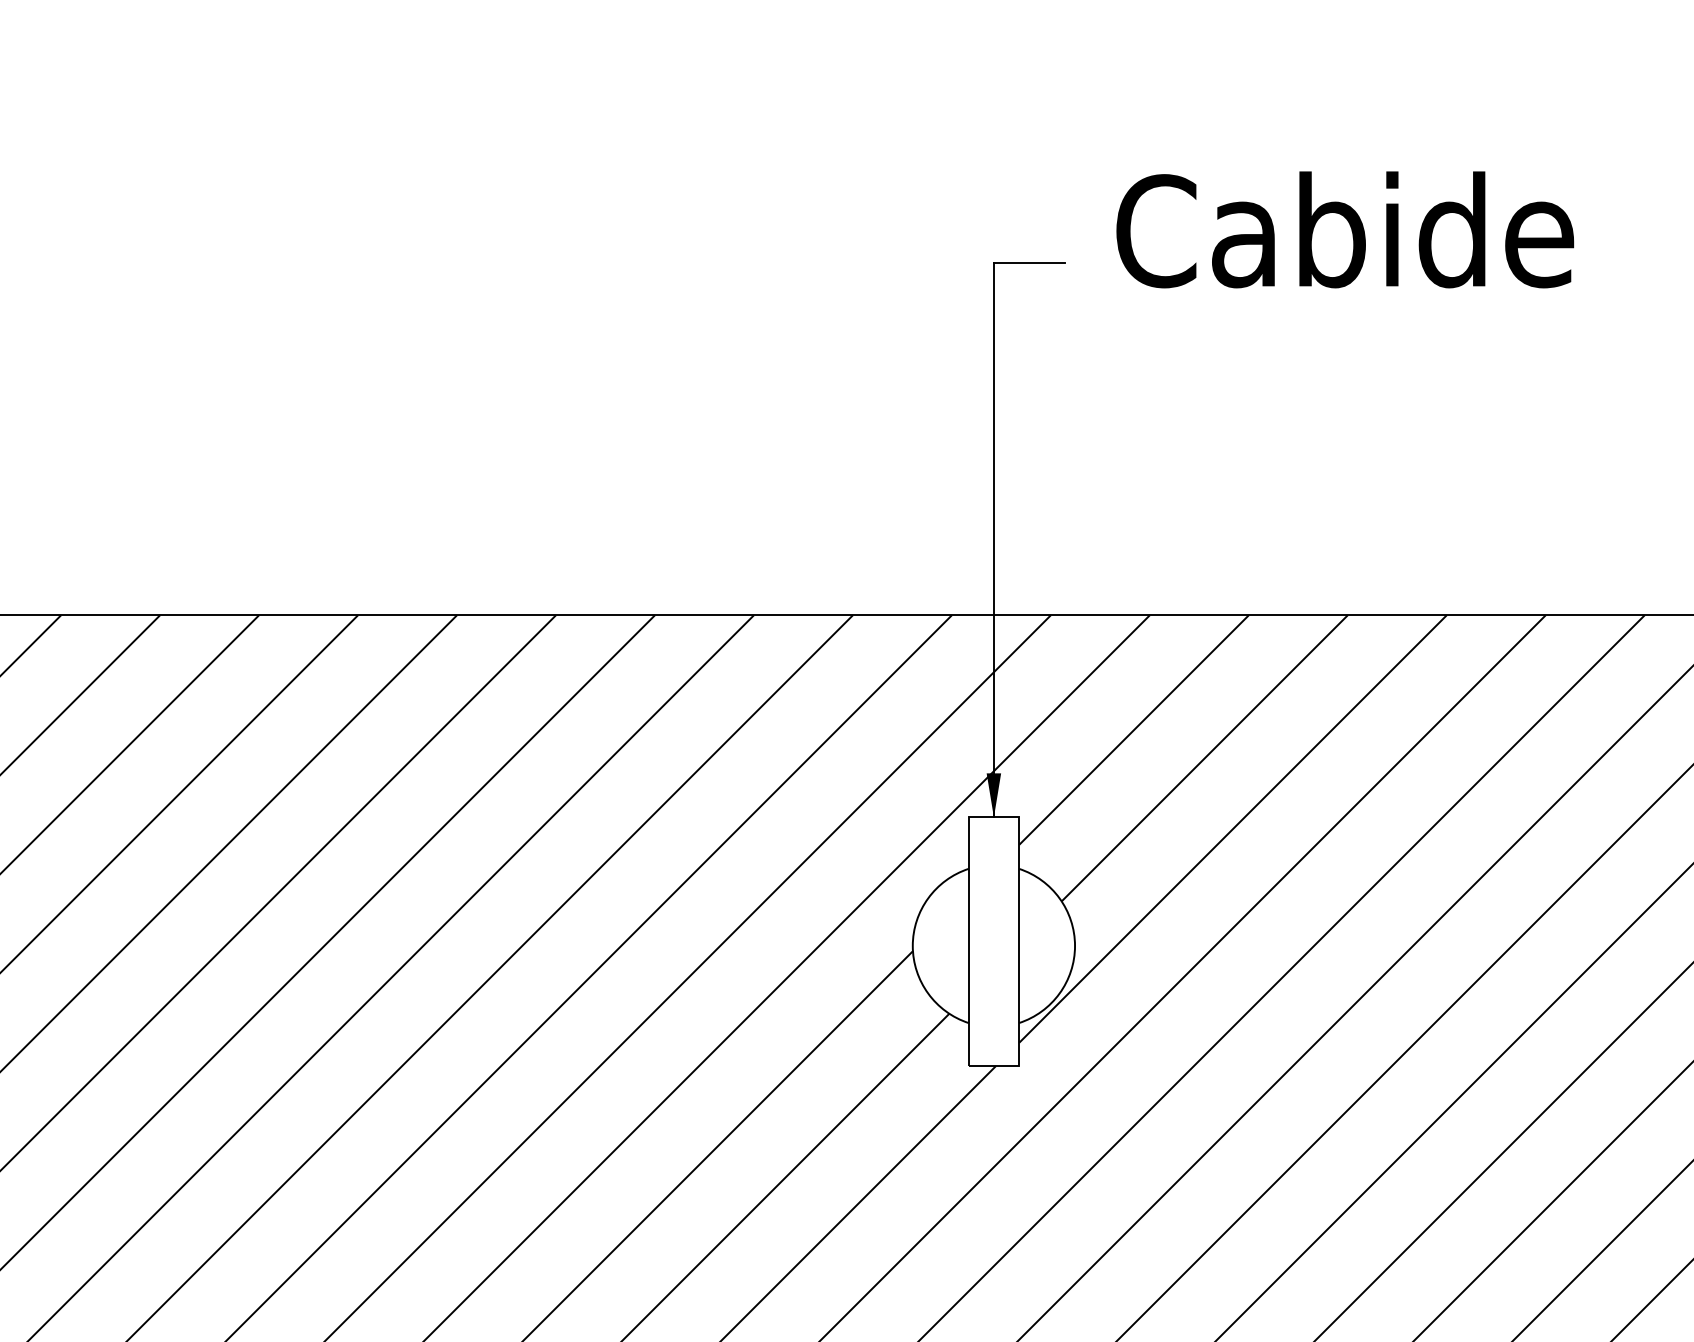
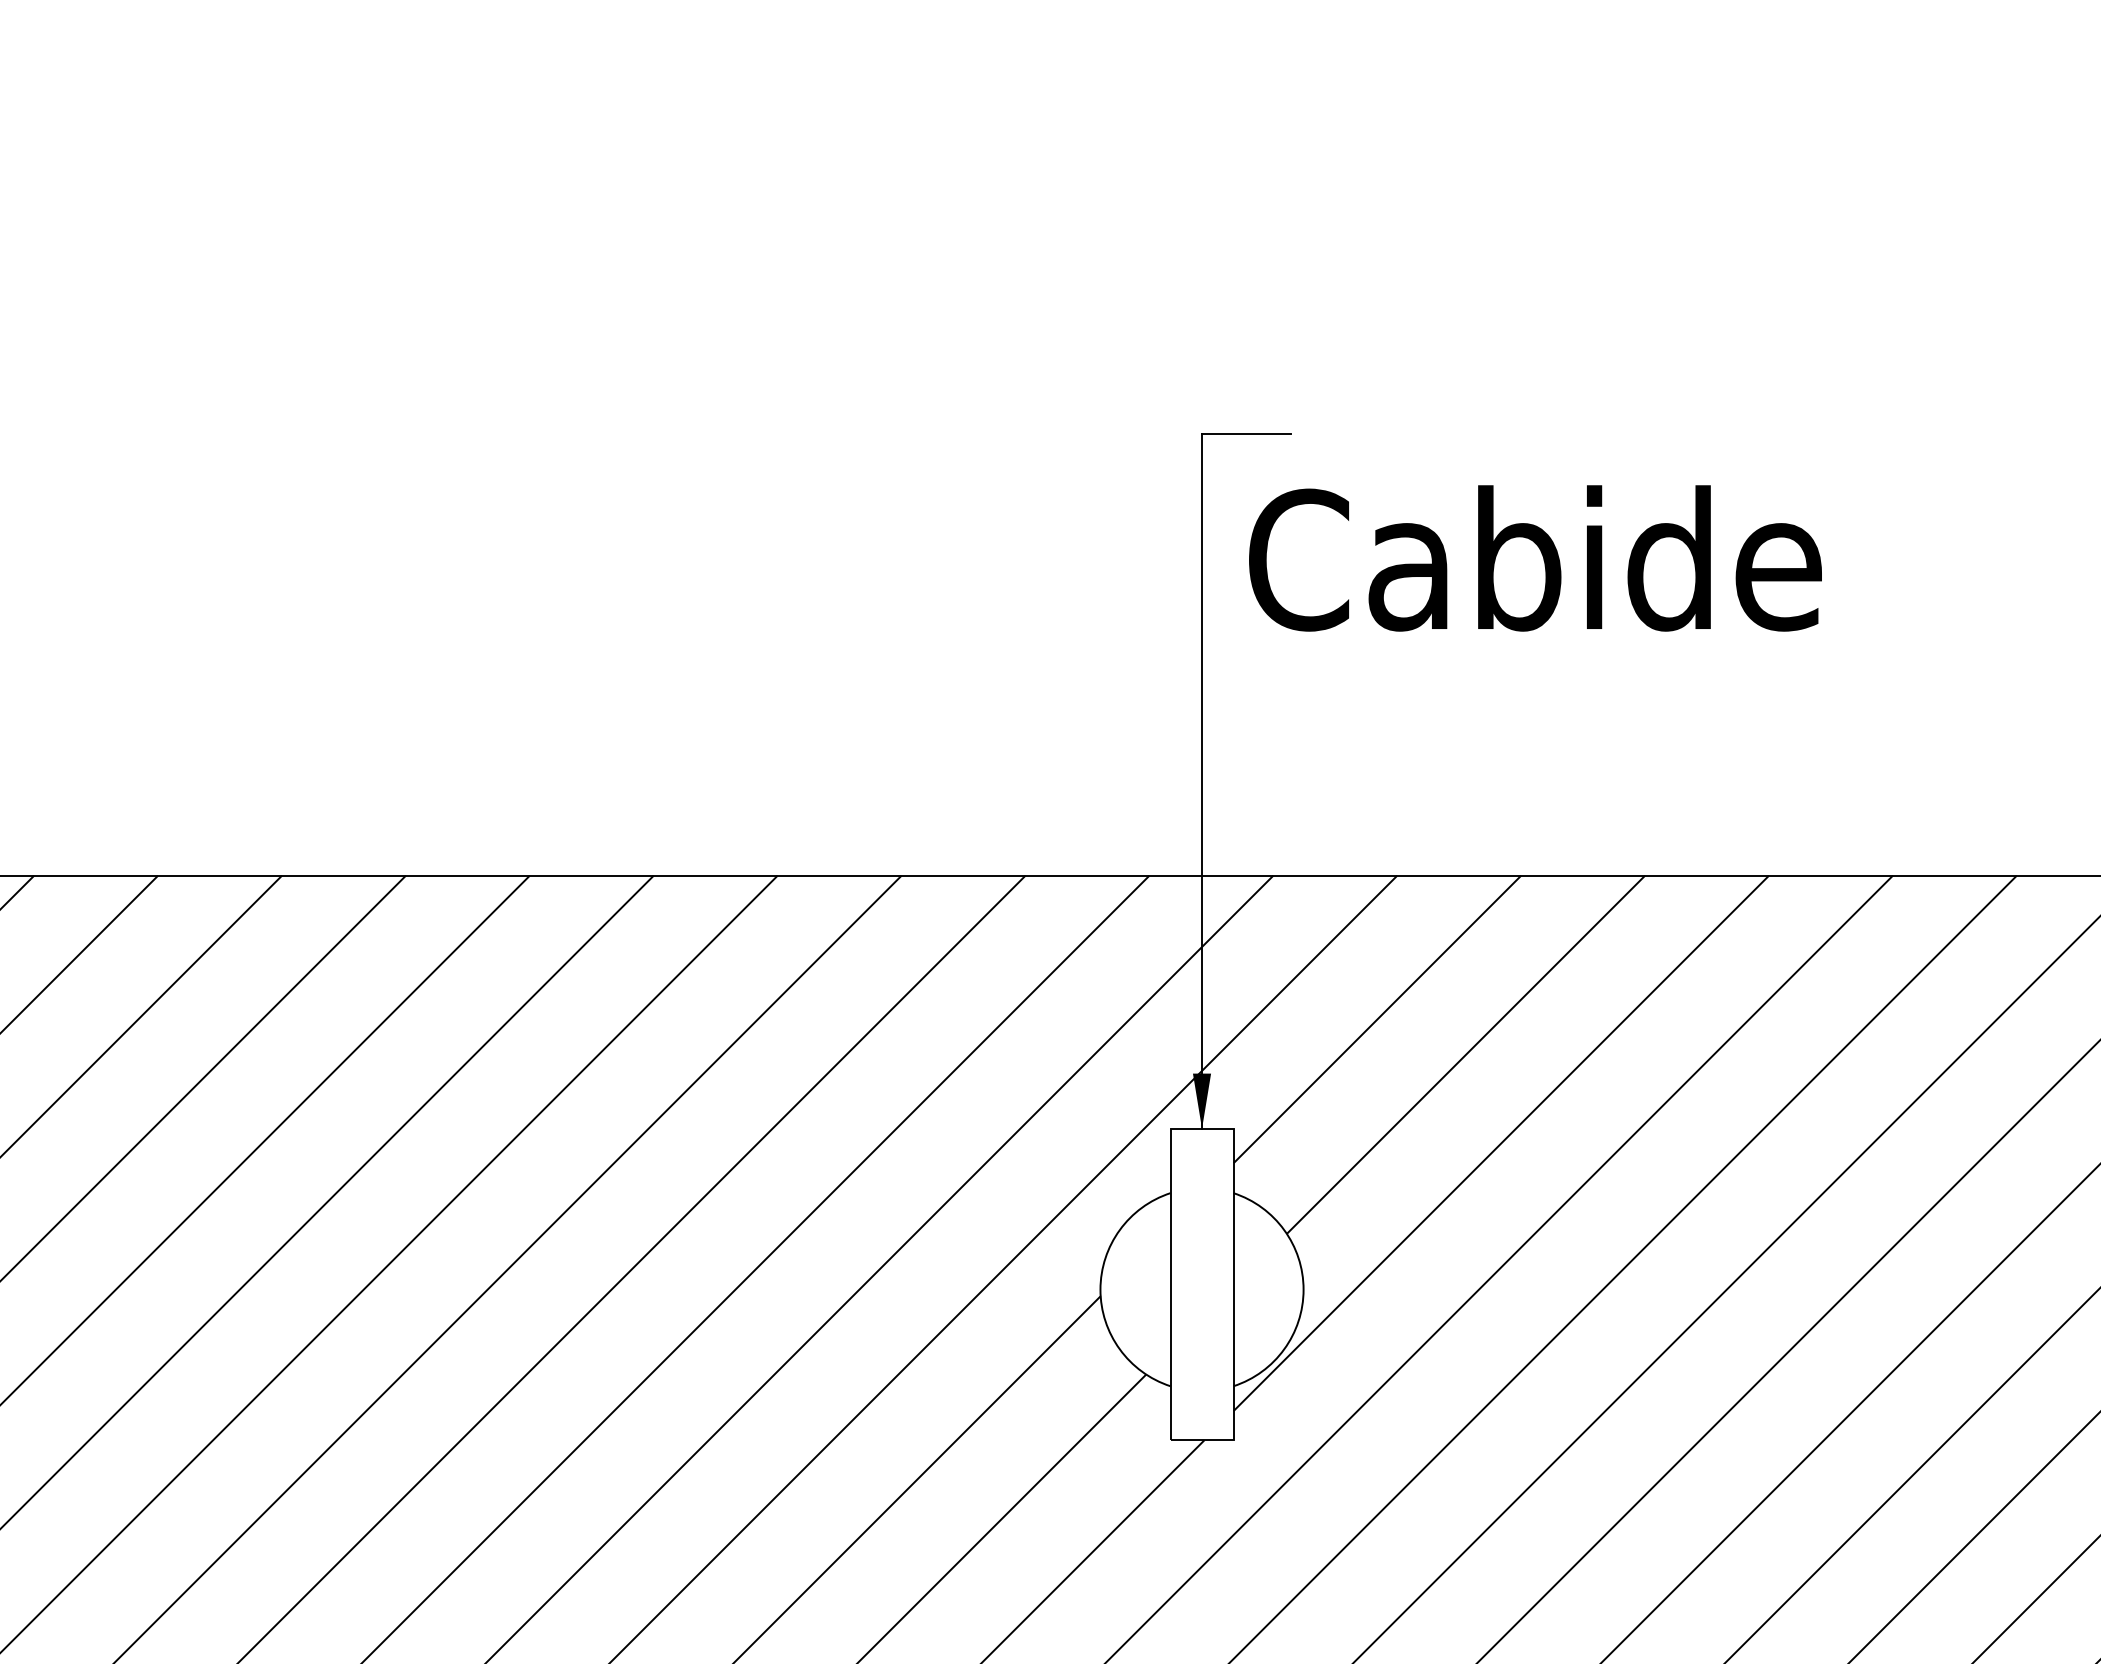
text: (1345, 229) -> (1535, 557), moved

